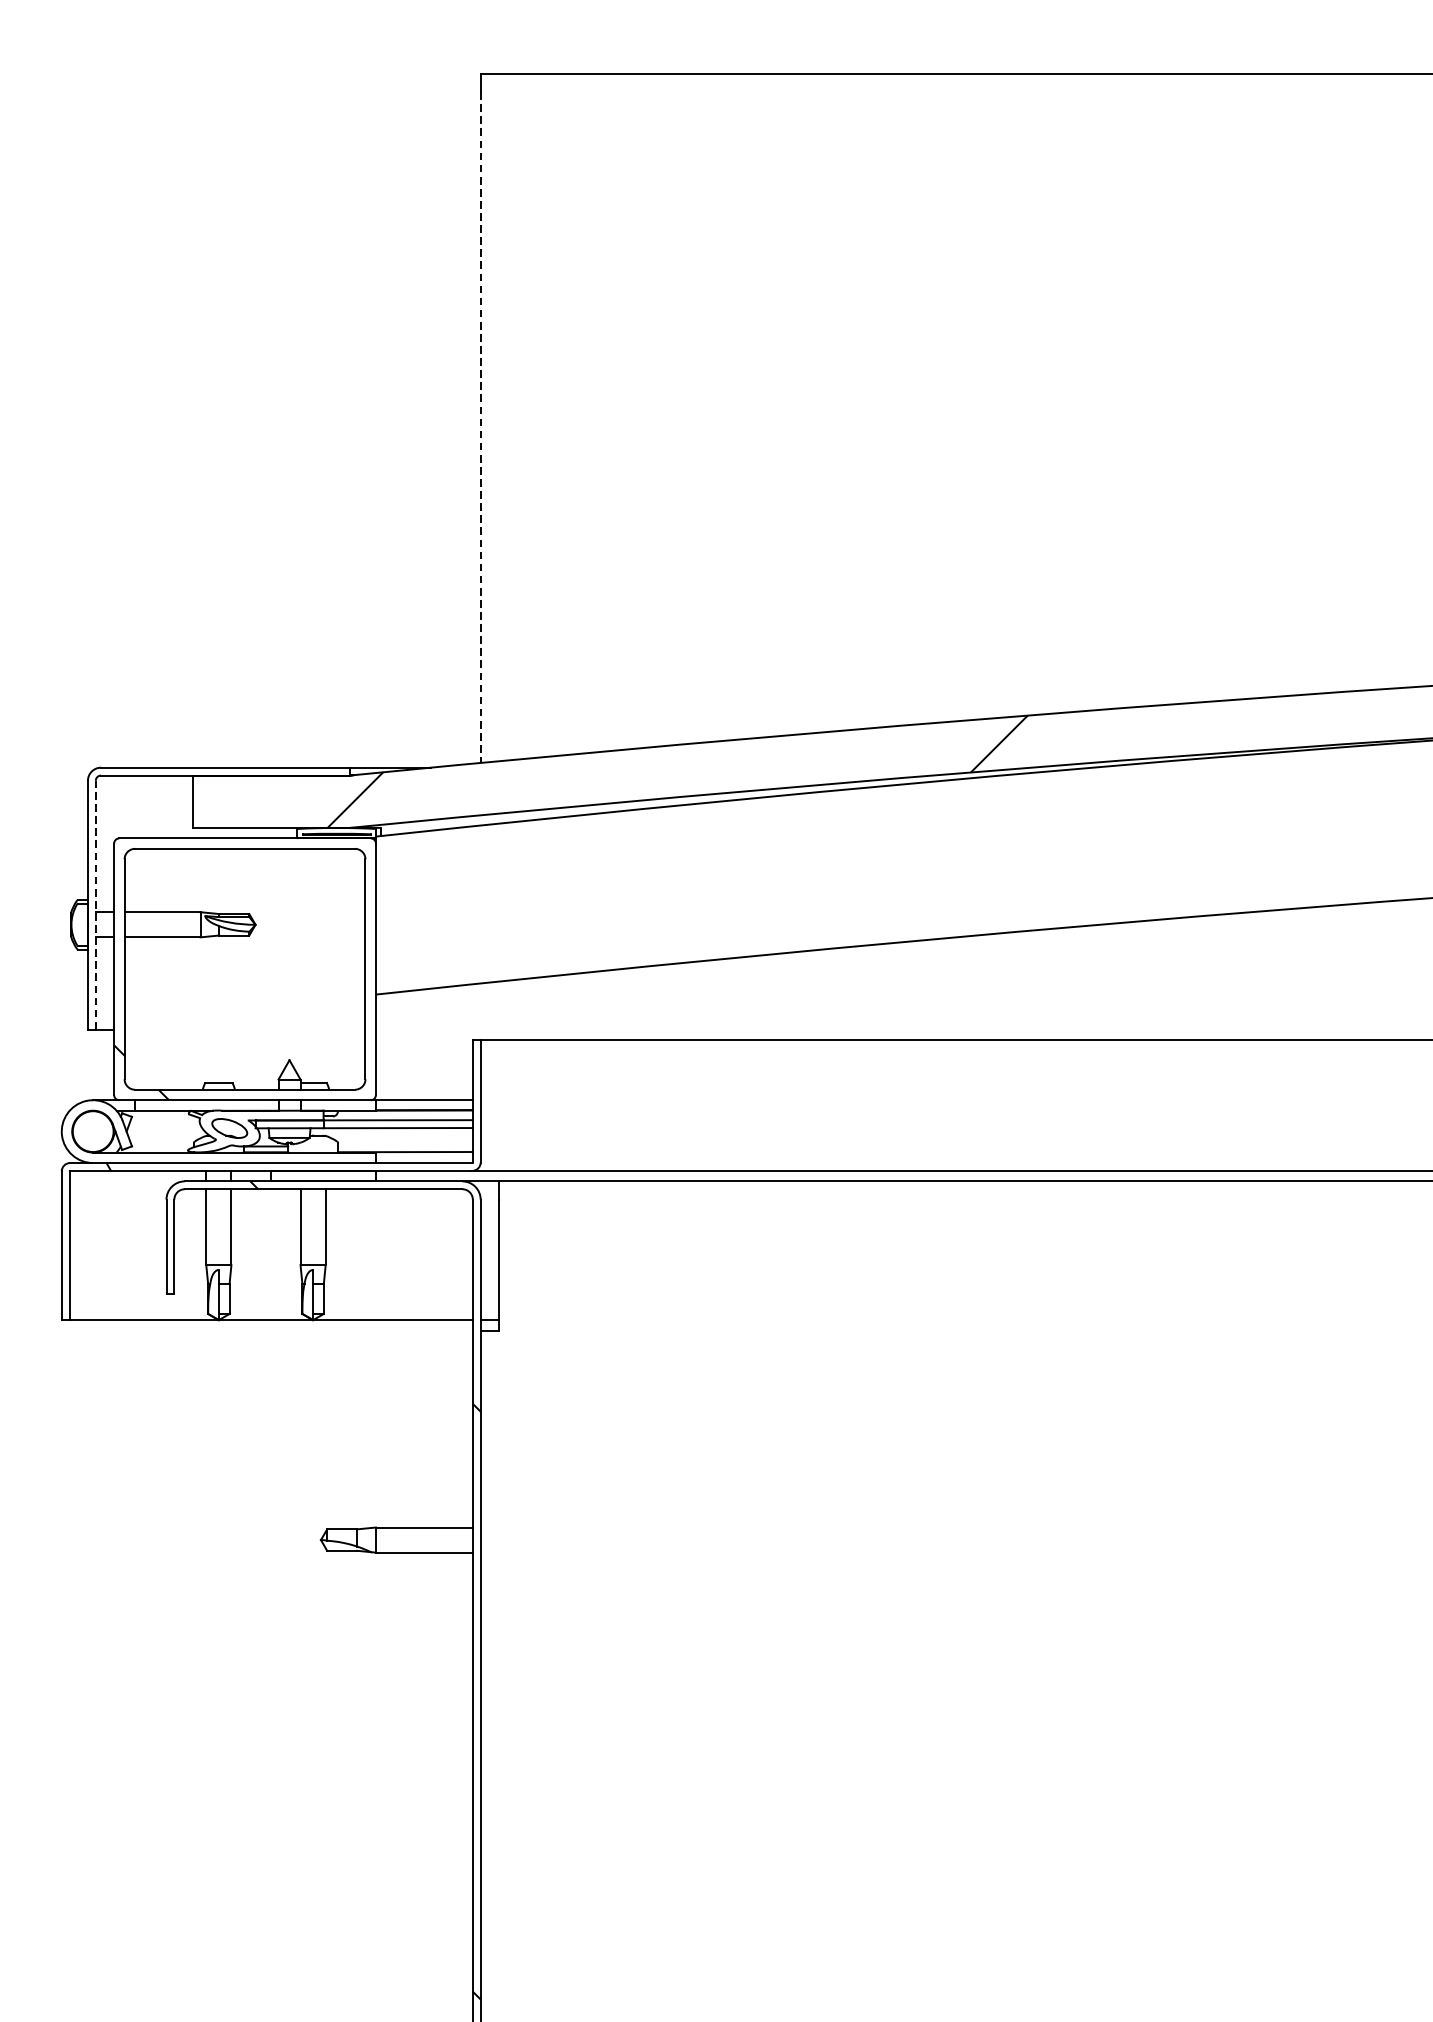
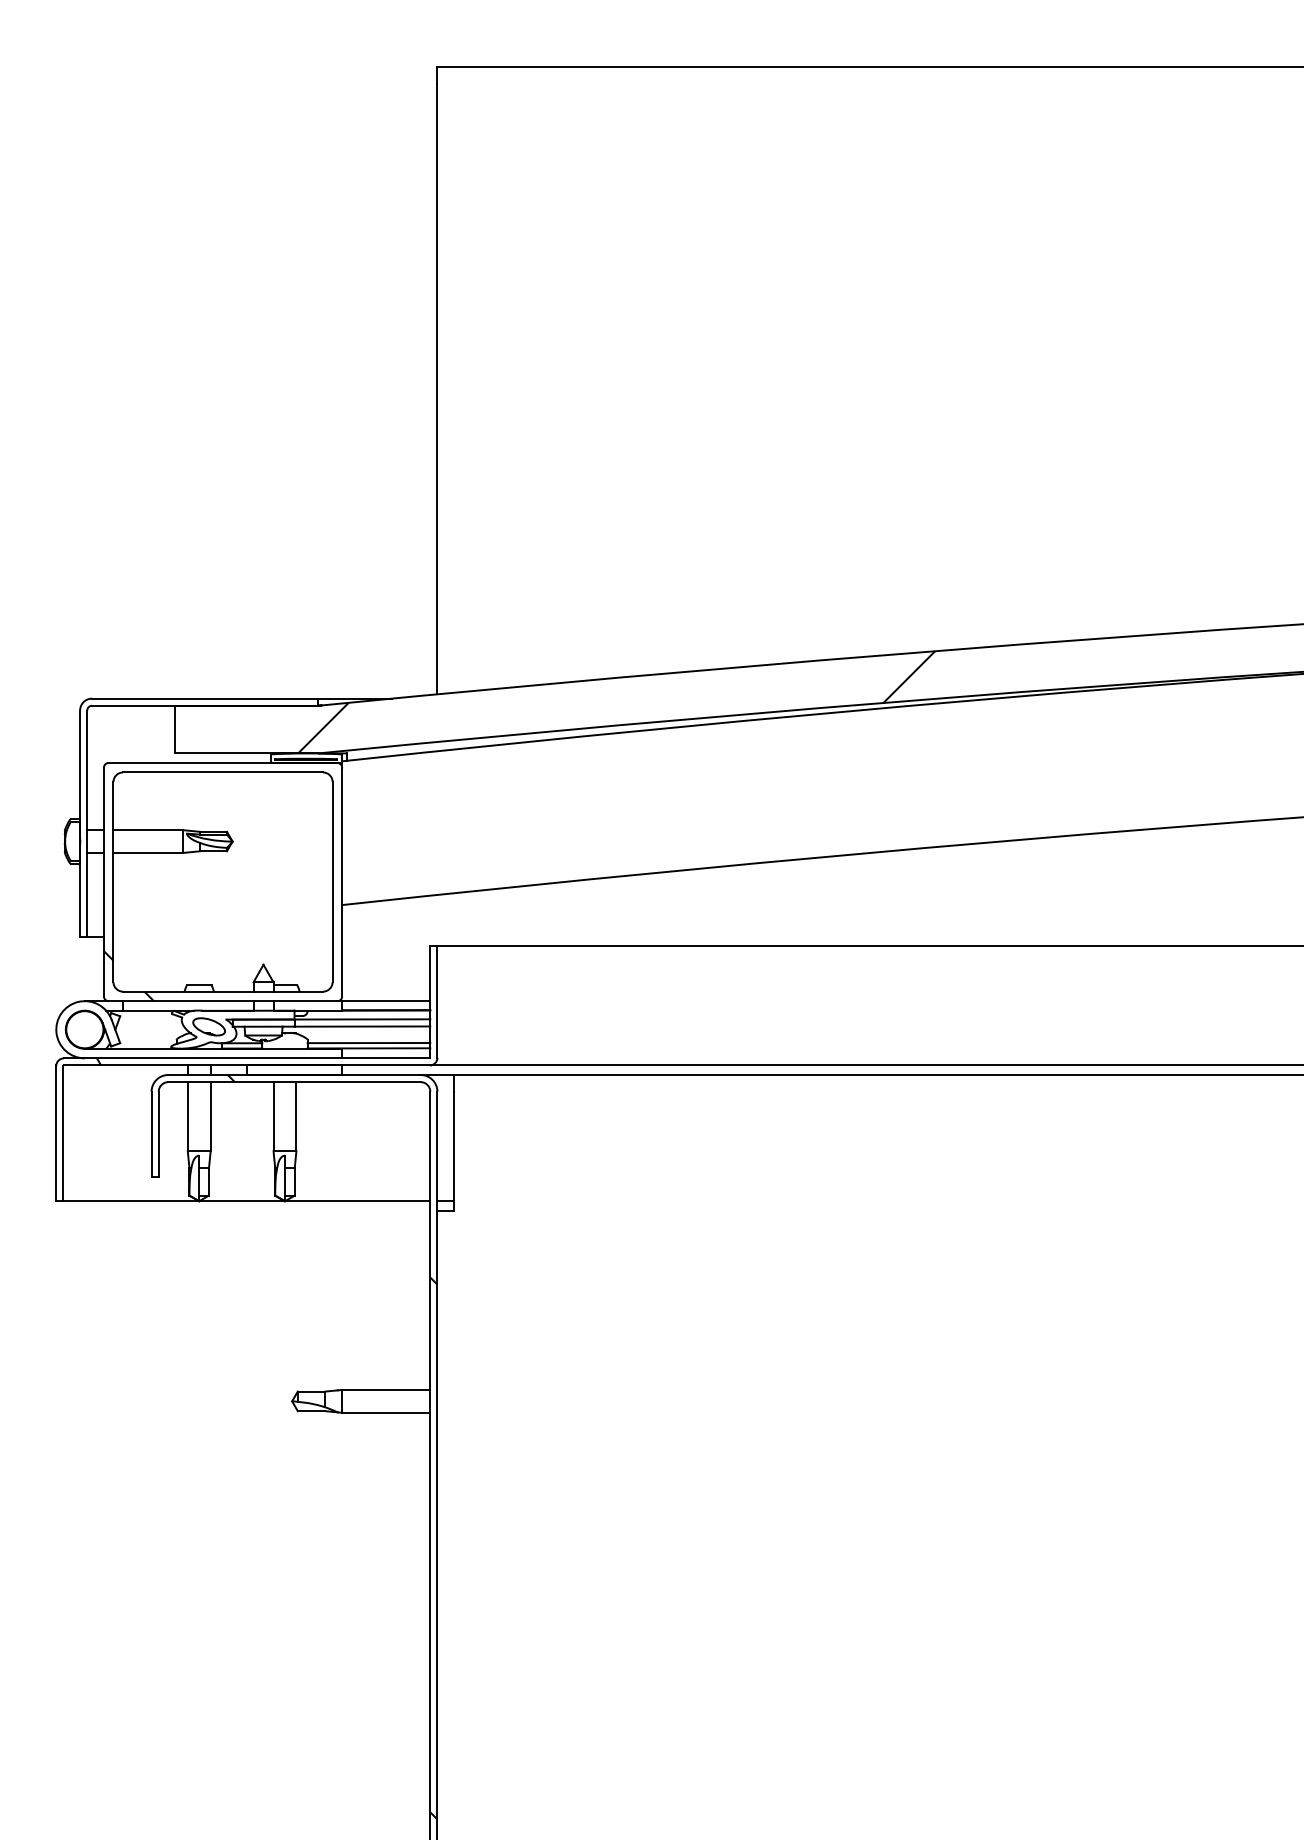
line: (480, 427) -> (437, 389), dashed -> solid
line: (96, 904) -> (87, 823), dashed -> solid
line: (404, 1146) -> (368, 1043), added

